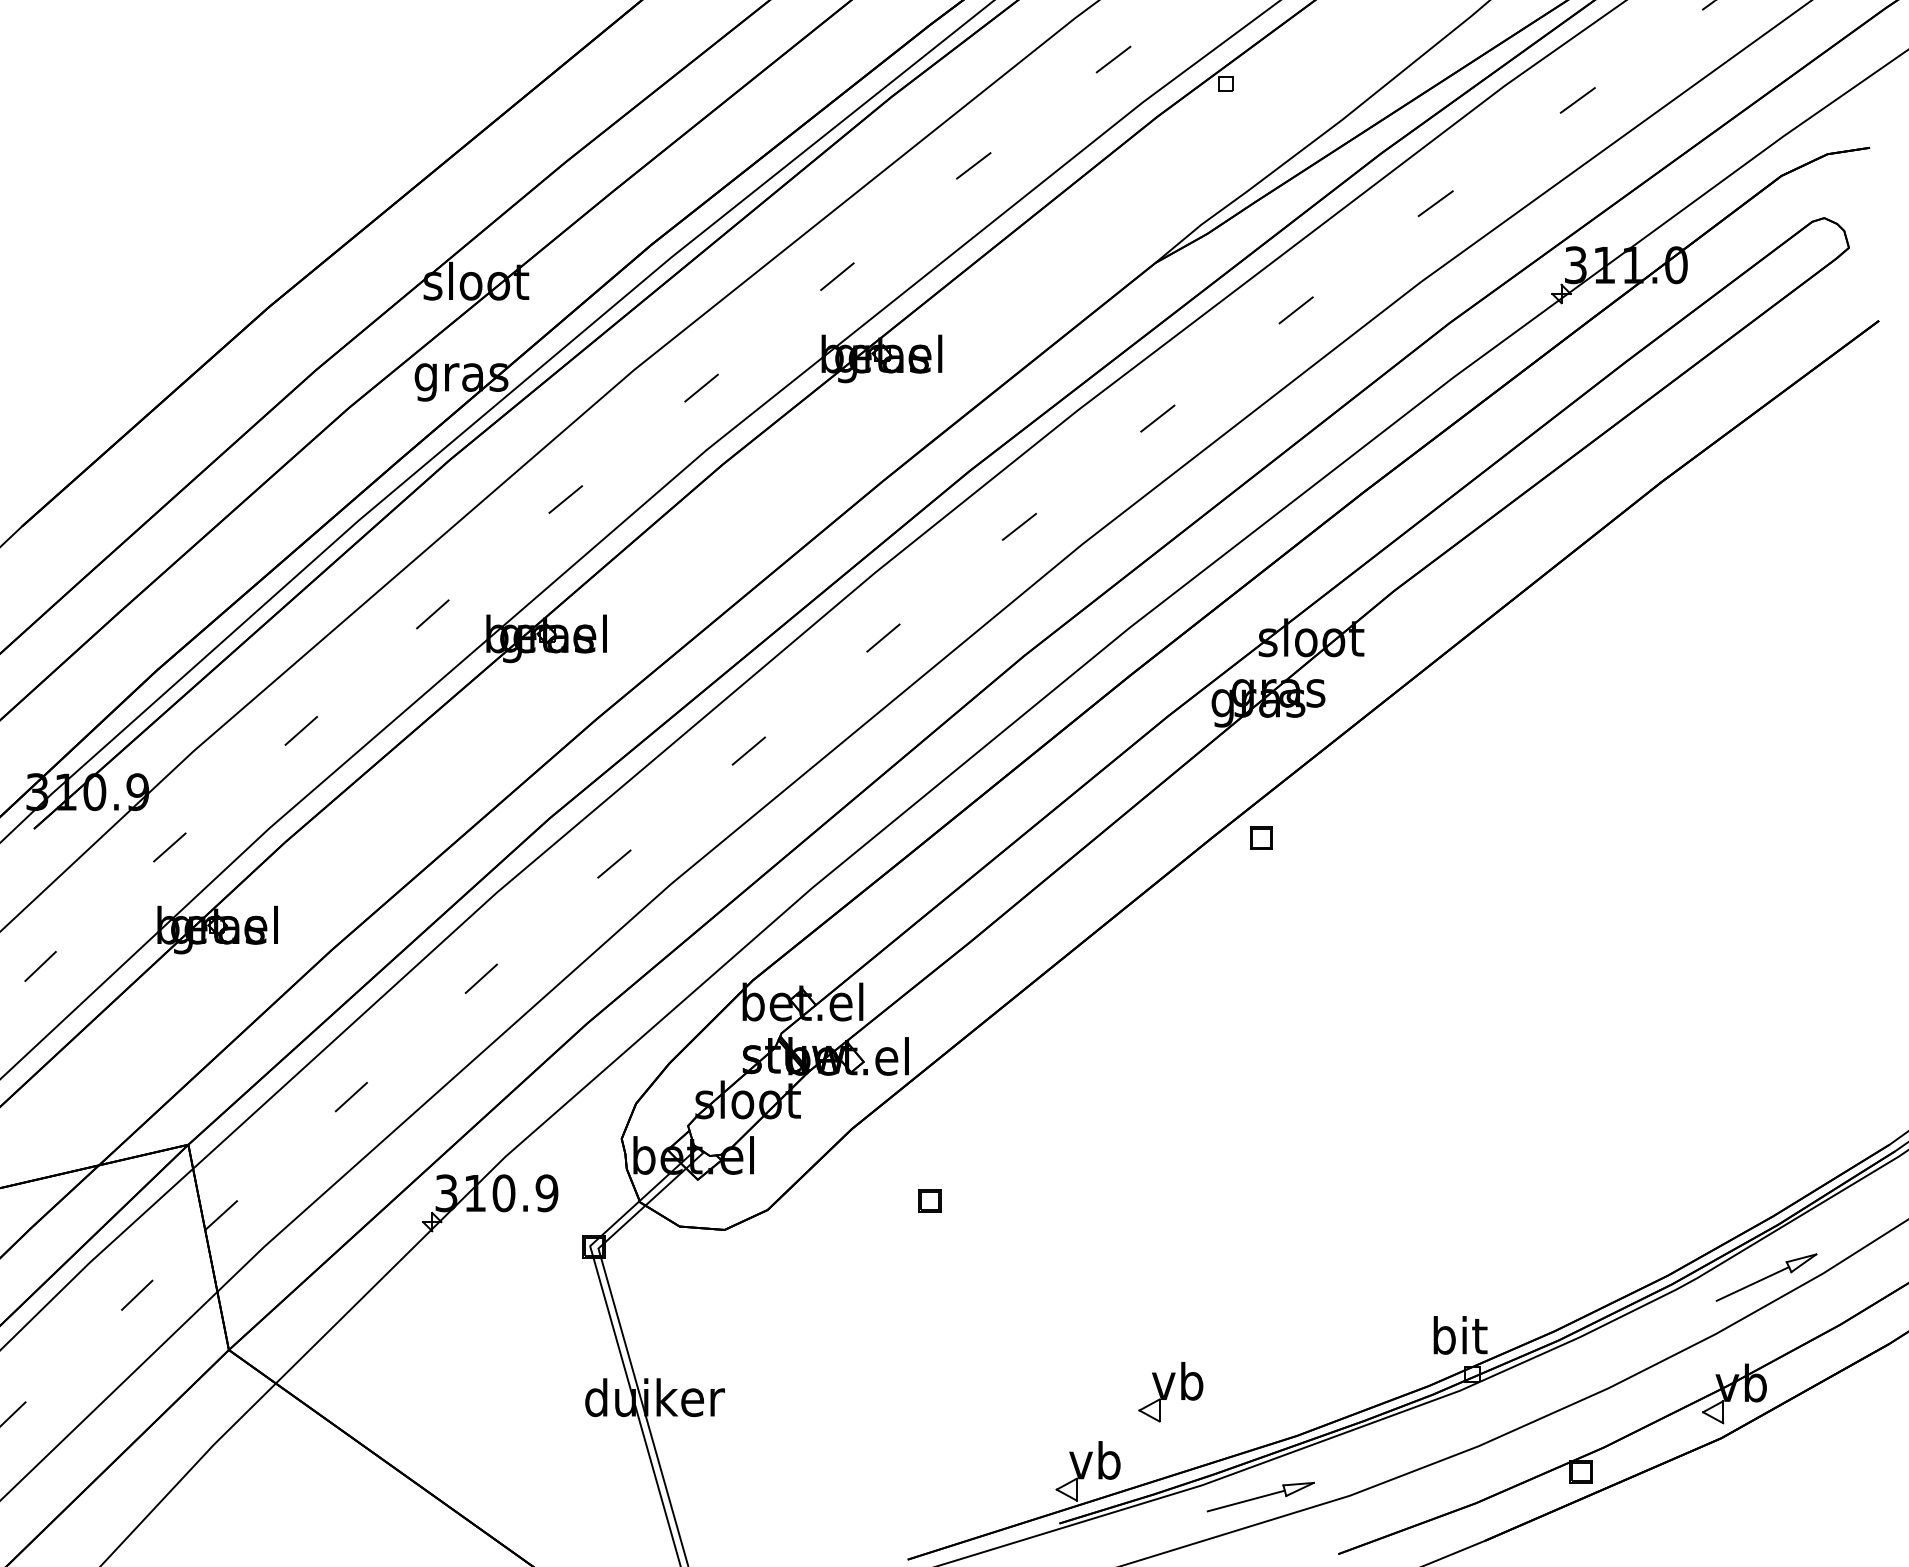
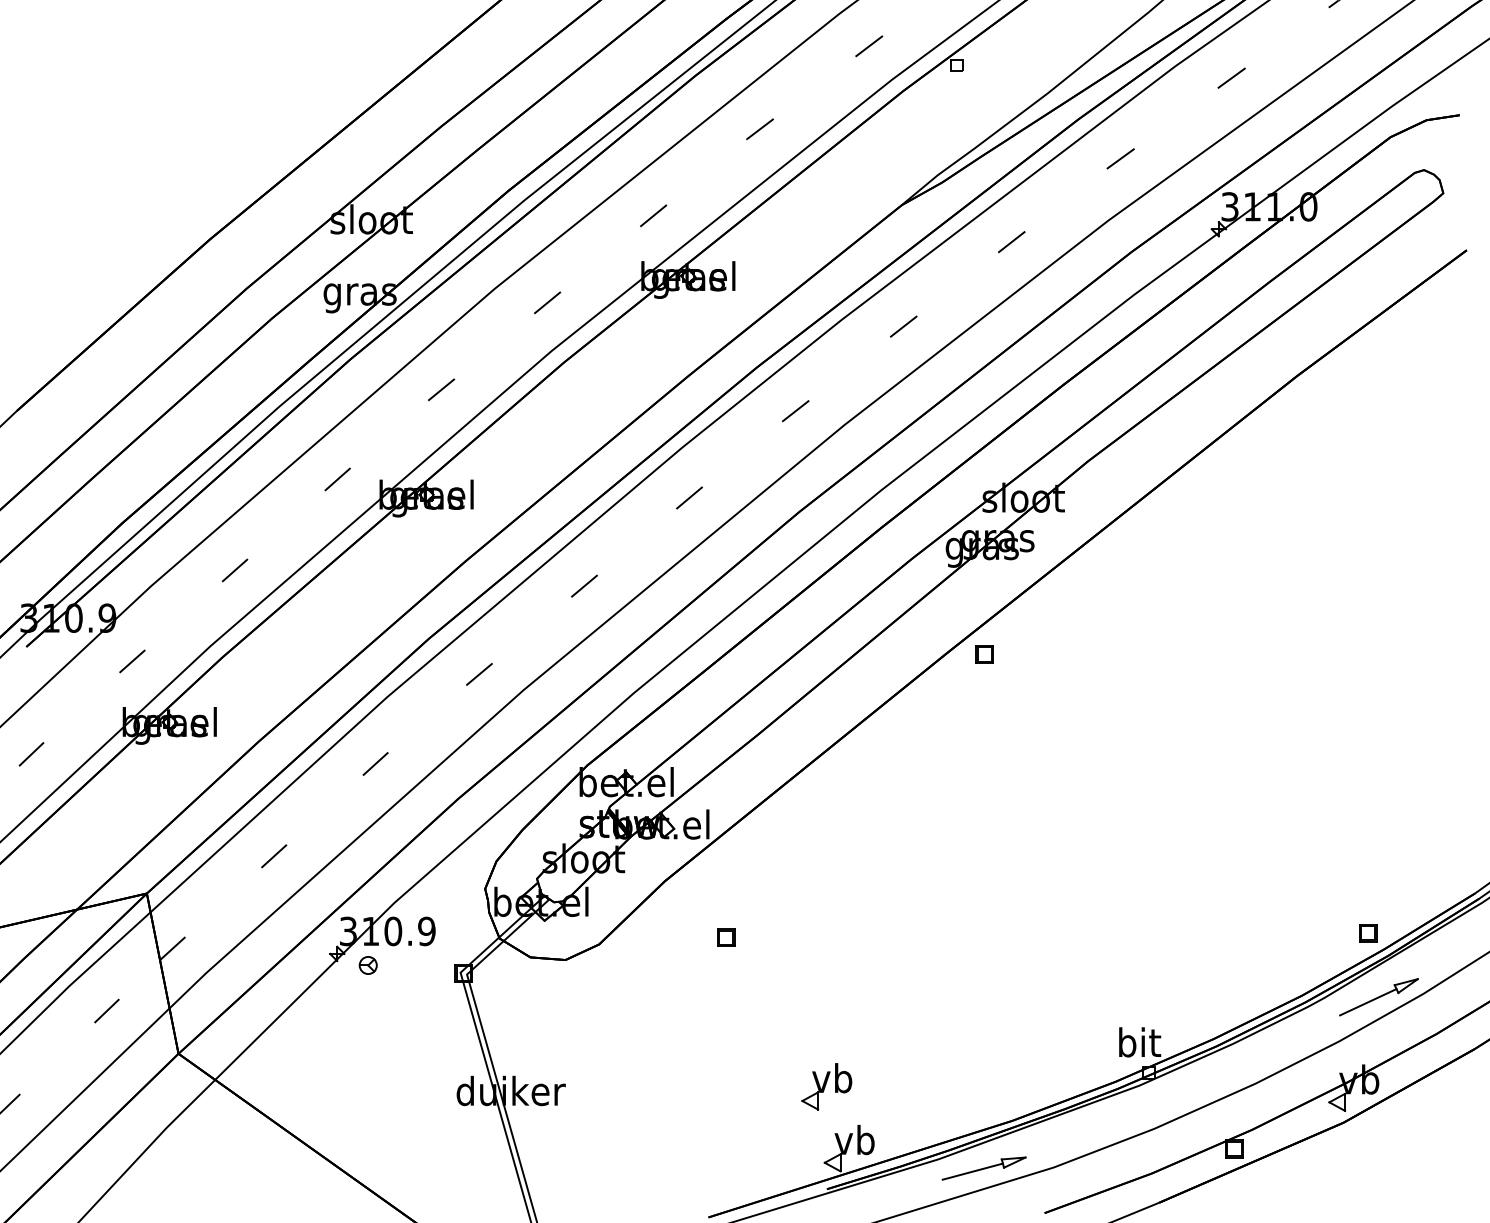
part: (1753, 1195) -> (1368, 933), added
part: (470, 1236) -> (367, 965), added
part: (1170, 1391) -> (826, 1086), moved

